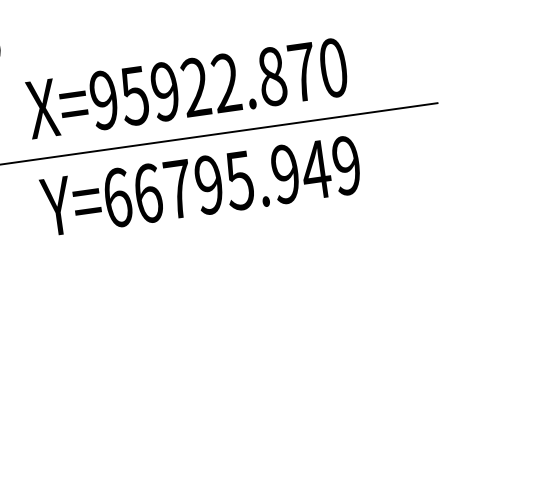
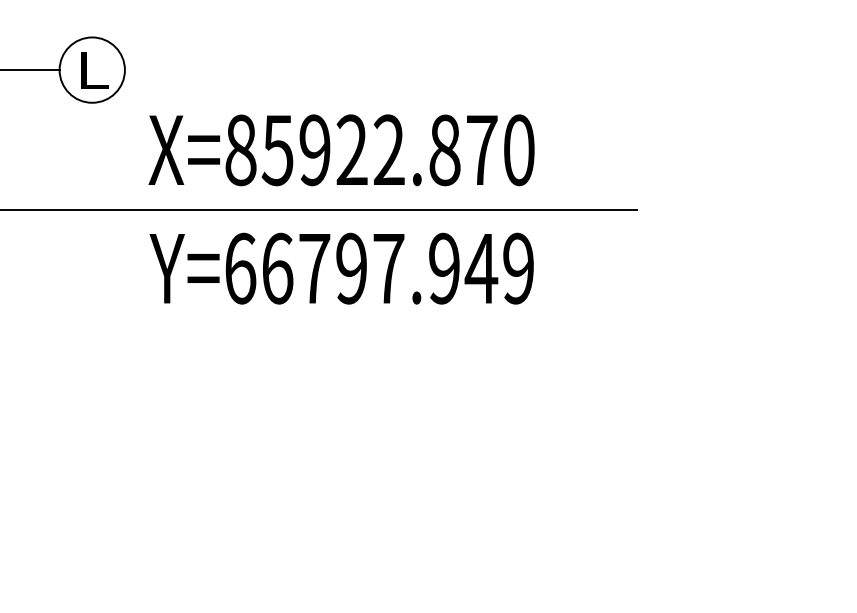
text: (103, 100) -> (240, 150), X=95922.870 -> X=85922.870
text: (239, 181) -> (388, 269), Y=66795.949 -> Y=66797.949

